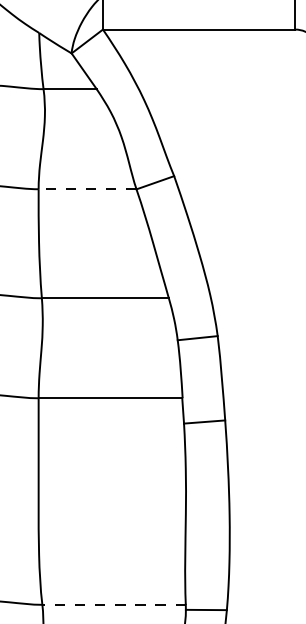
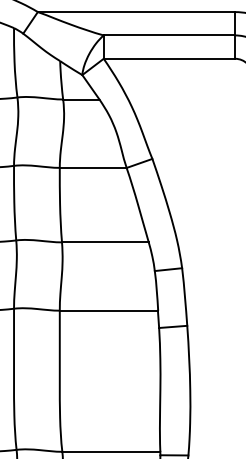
line: (86, 188) -> (92, 167), dashed -> solid
line: (114, 604) -> (111, 451), dashed -> solid

